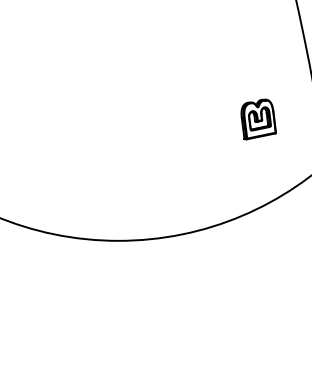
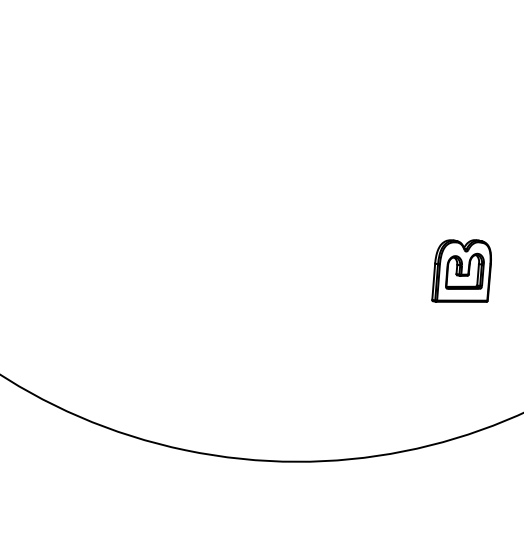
part: (258, 119) -> (462, 272), moved

